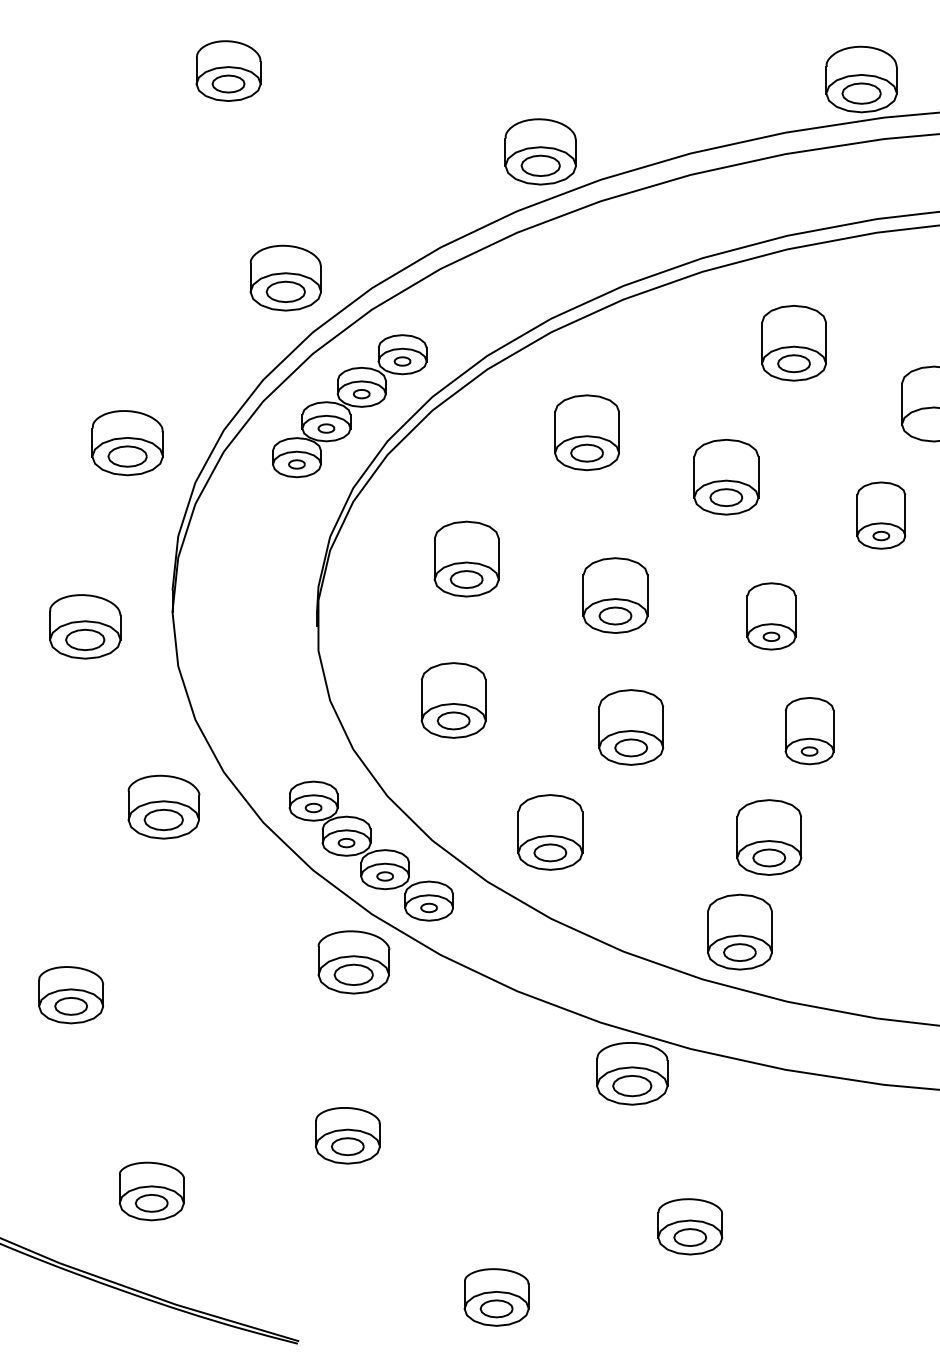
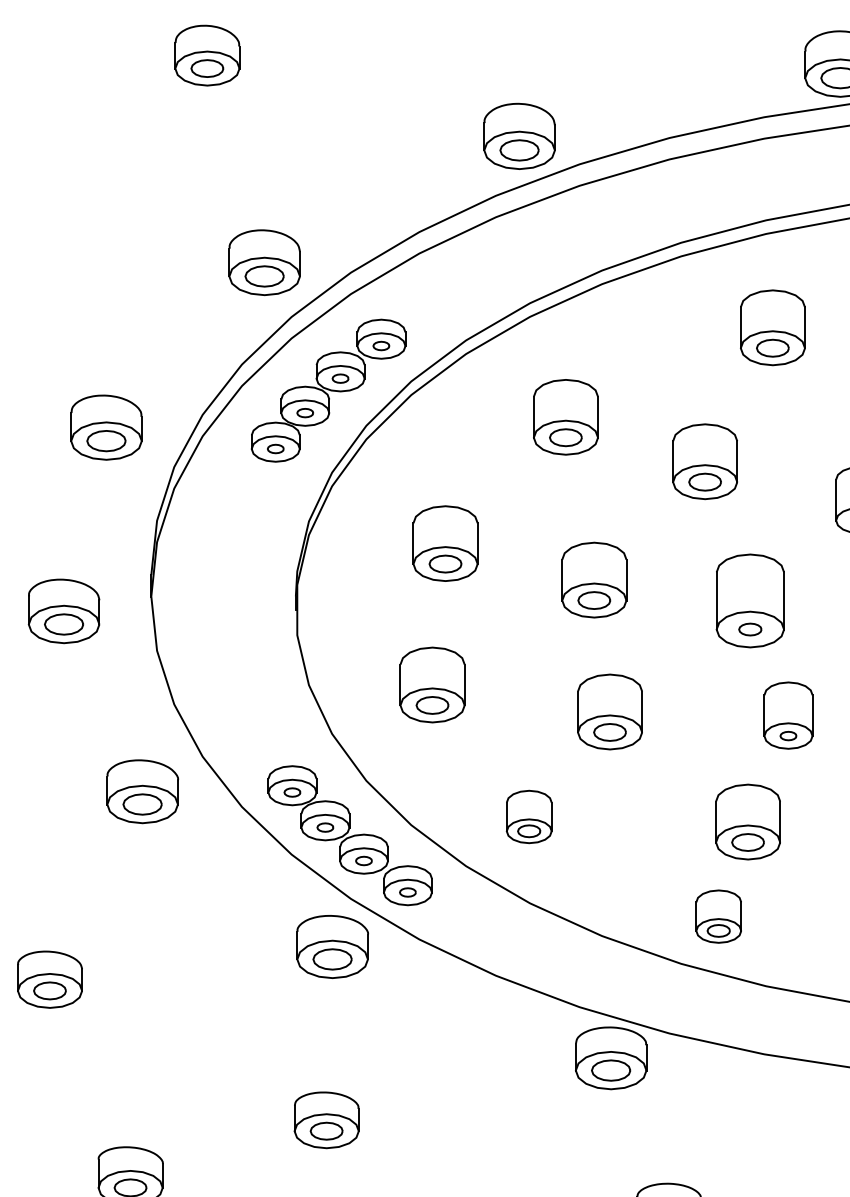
part: (771, 616) -> (750, 601), size x1.4
part: (550, 832) -> (529, 817), size x0.7
part: (739, 931) -> (718, 916), size x0.7

